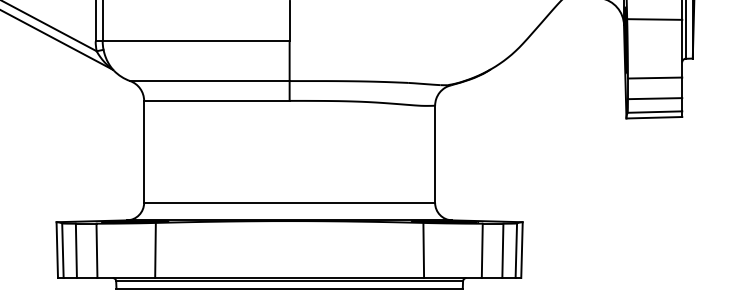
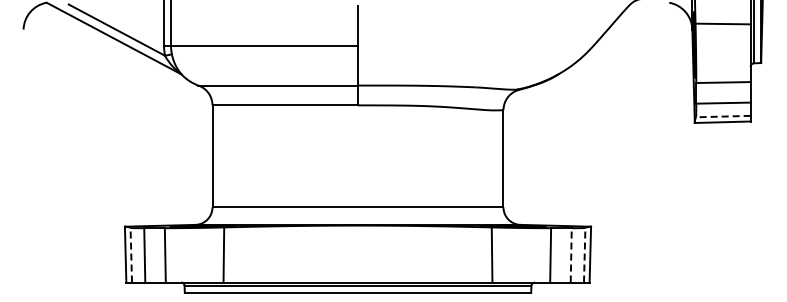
line: (654, 112) -> (722, 116), solid -> dashed
line: (63, 250) -> (131, 254), solid -> dashed
line: (503, 250) -> (571, 254), solid -> dashed
line: (516, 250) -> (584, 254), solid -> dashed

